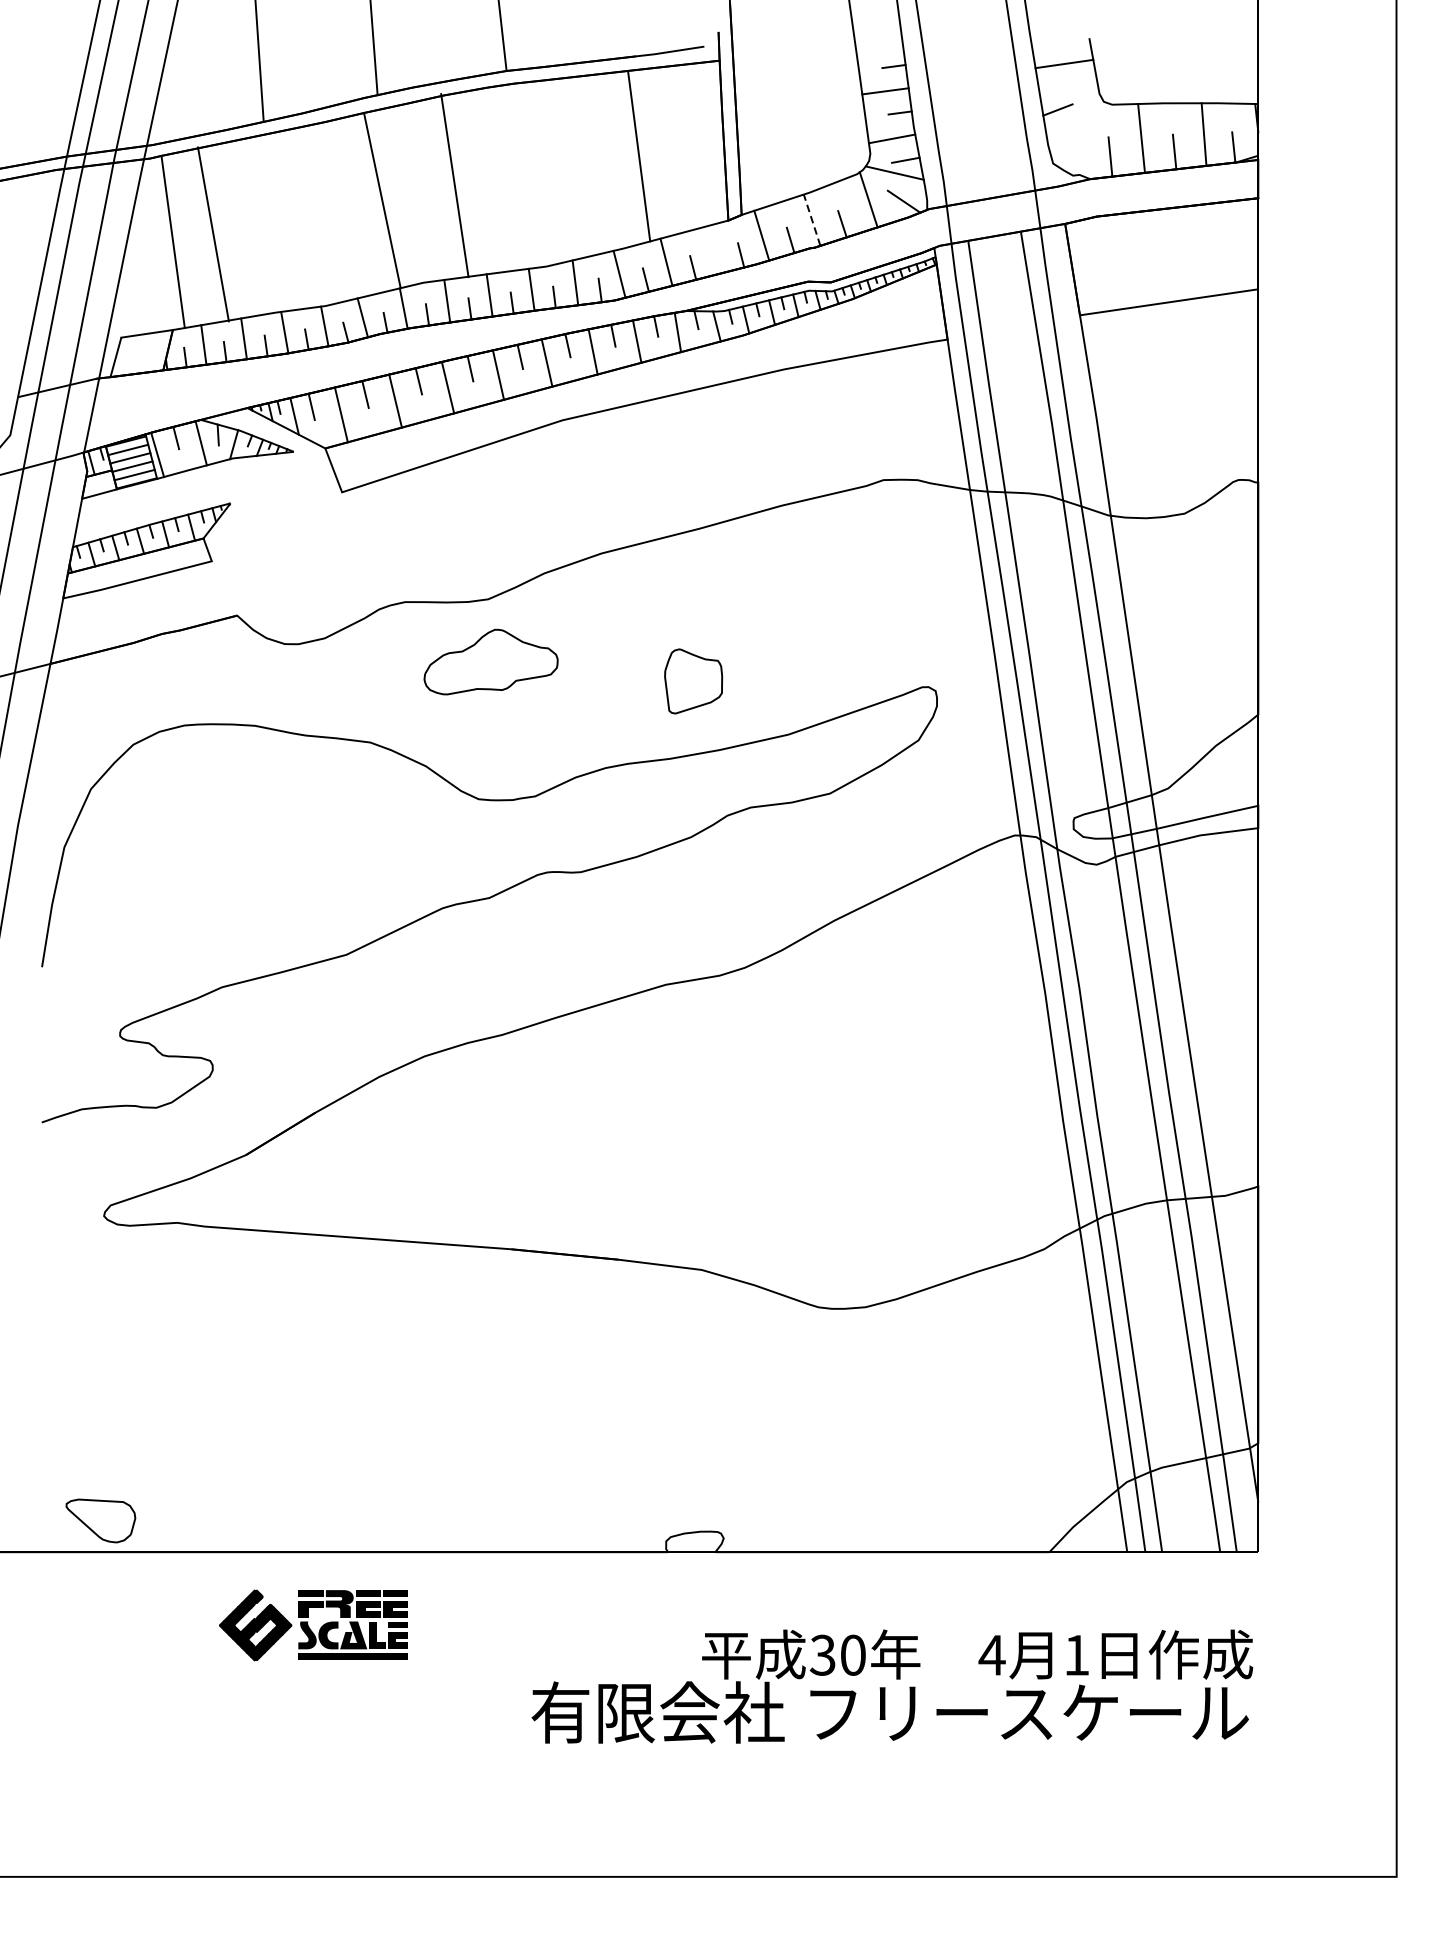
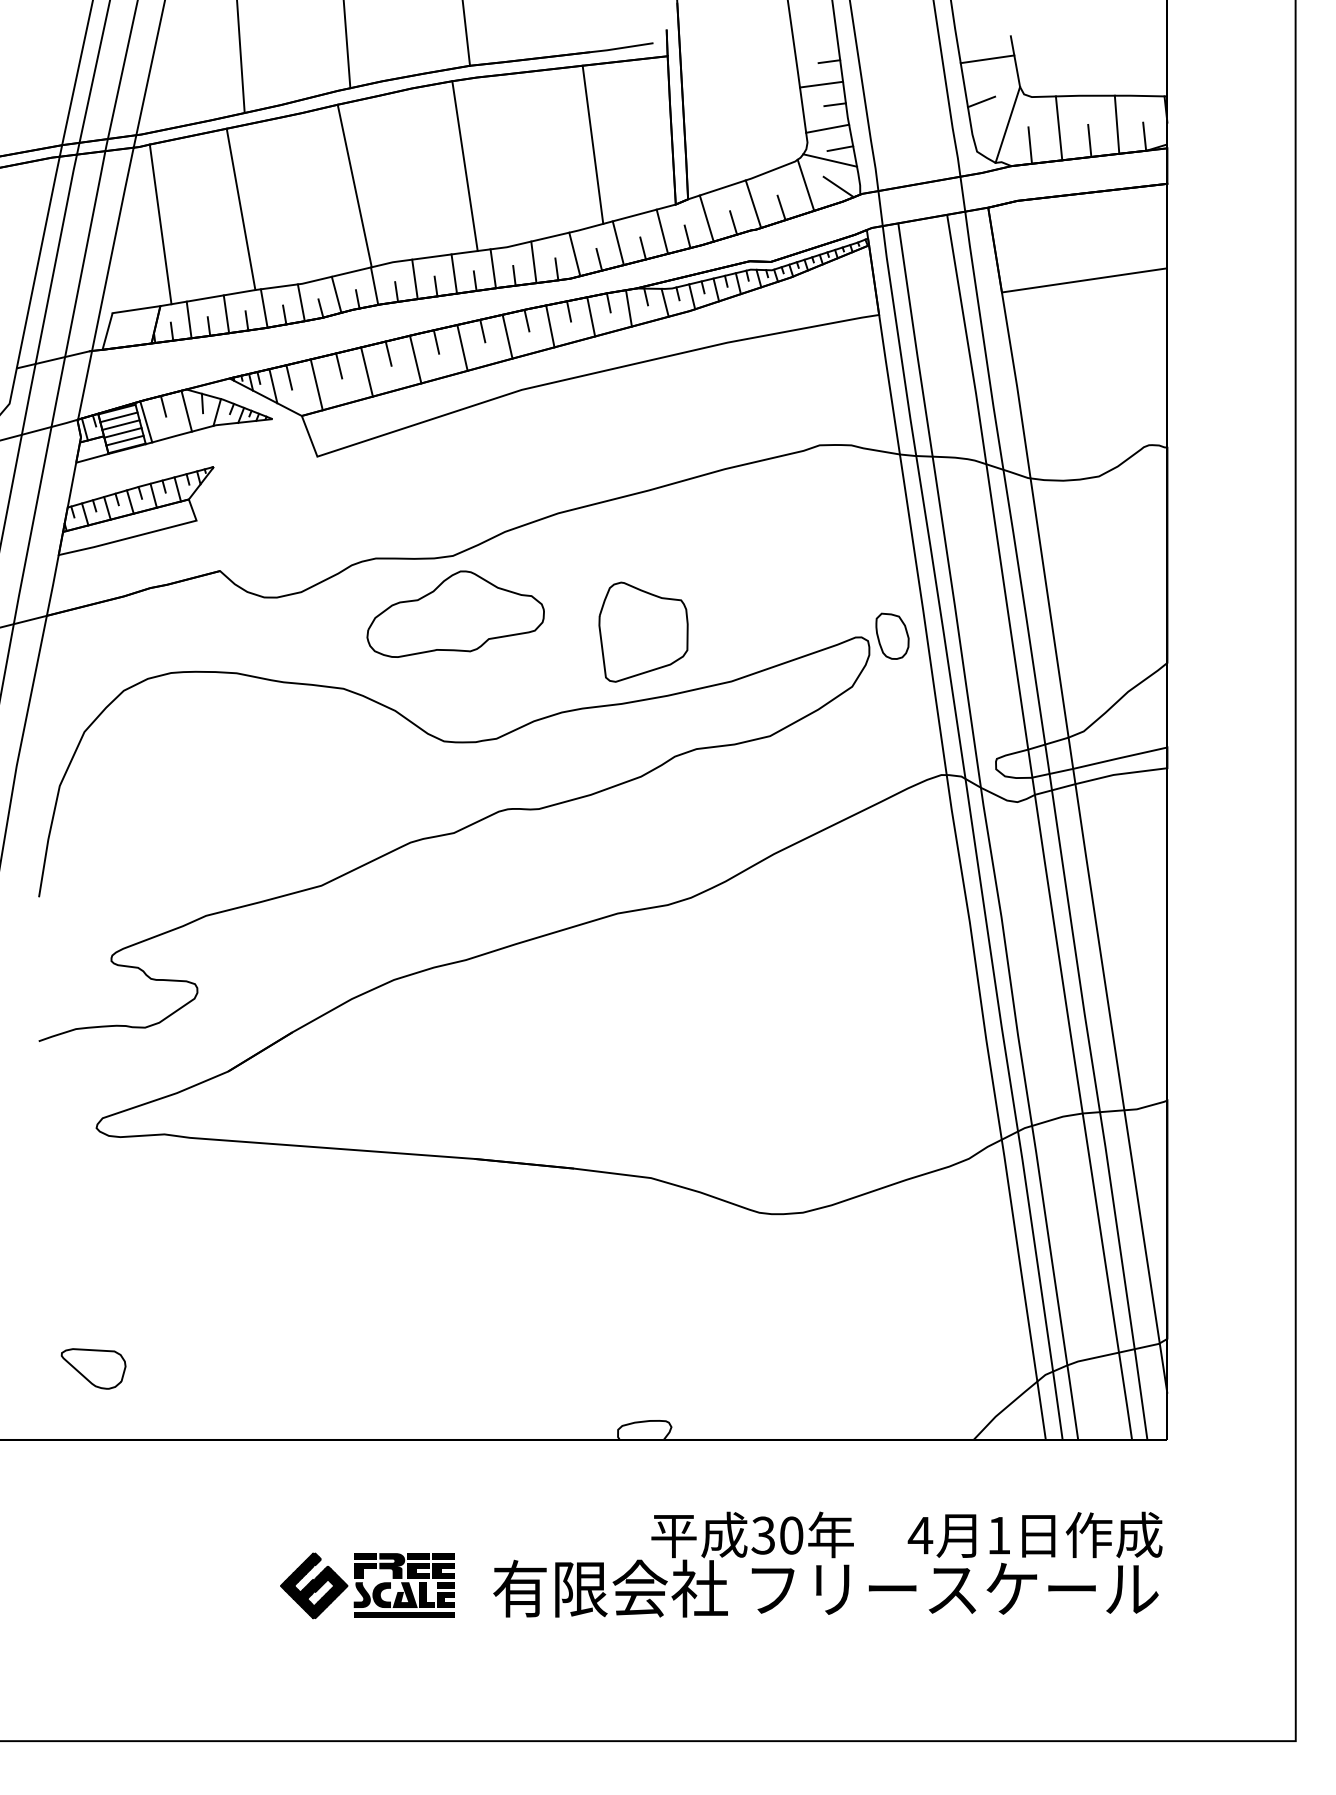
line: (1085, 134) -> (1007, 124), added
line: (454, 186) -> (464, 166), moved
line: (812, 220) -> (753, 204), dashed -> solid
line: (212, 234) -> (240, 209), moved
line: (714, 249) -> (662, 231), added
part: (490, 661) -> (455, 613), size x1.43
part: (693, 680) -> (643, 631), size x1.67
part: (961, 685) -> (892, 635), added
part: (100, 1520) -> (93, 1368), moved
part: (313, 1625) -> (367, 1585), moved

